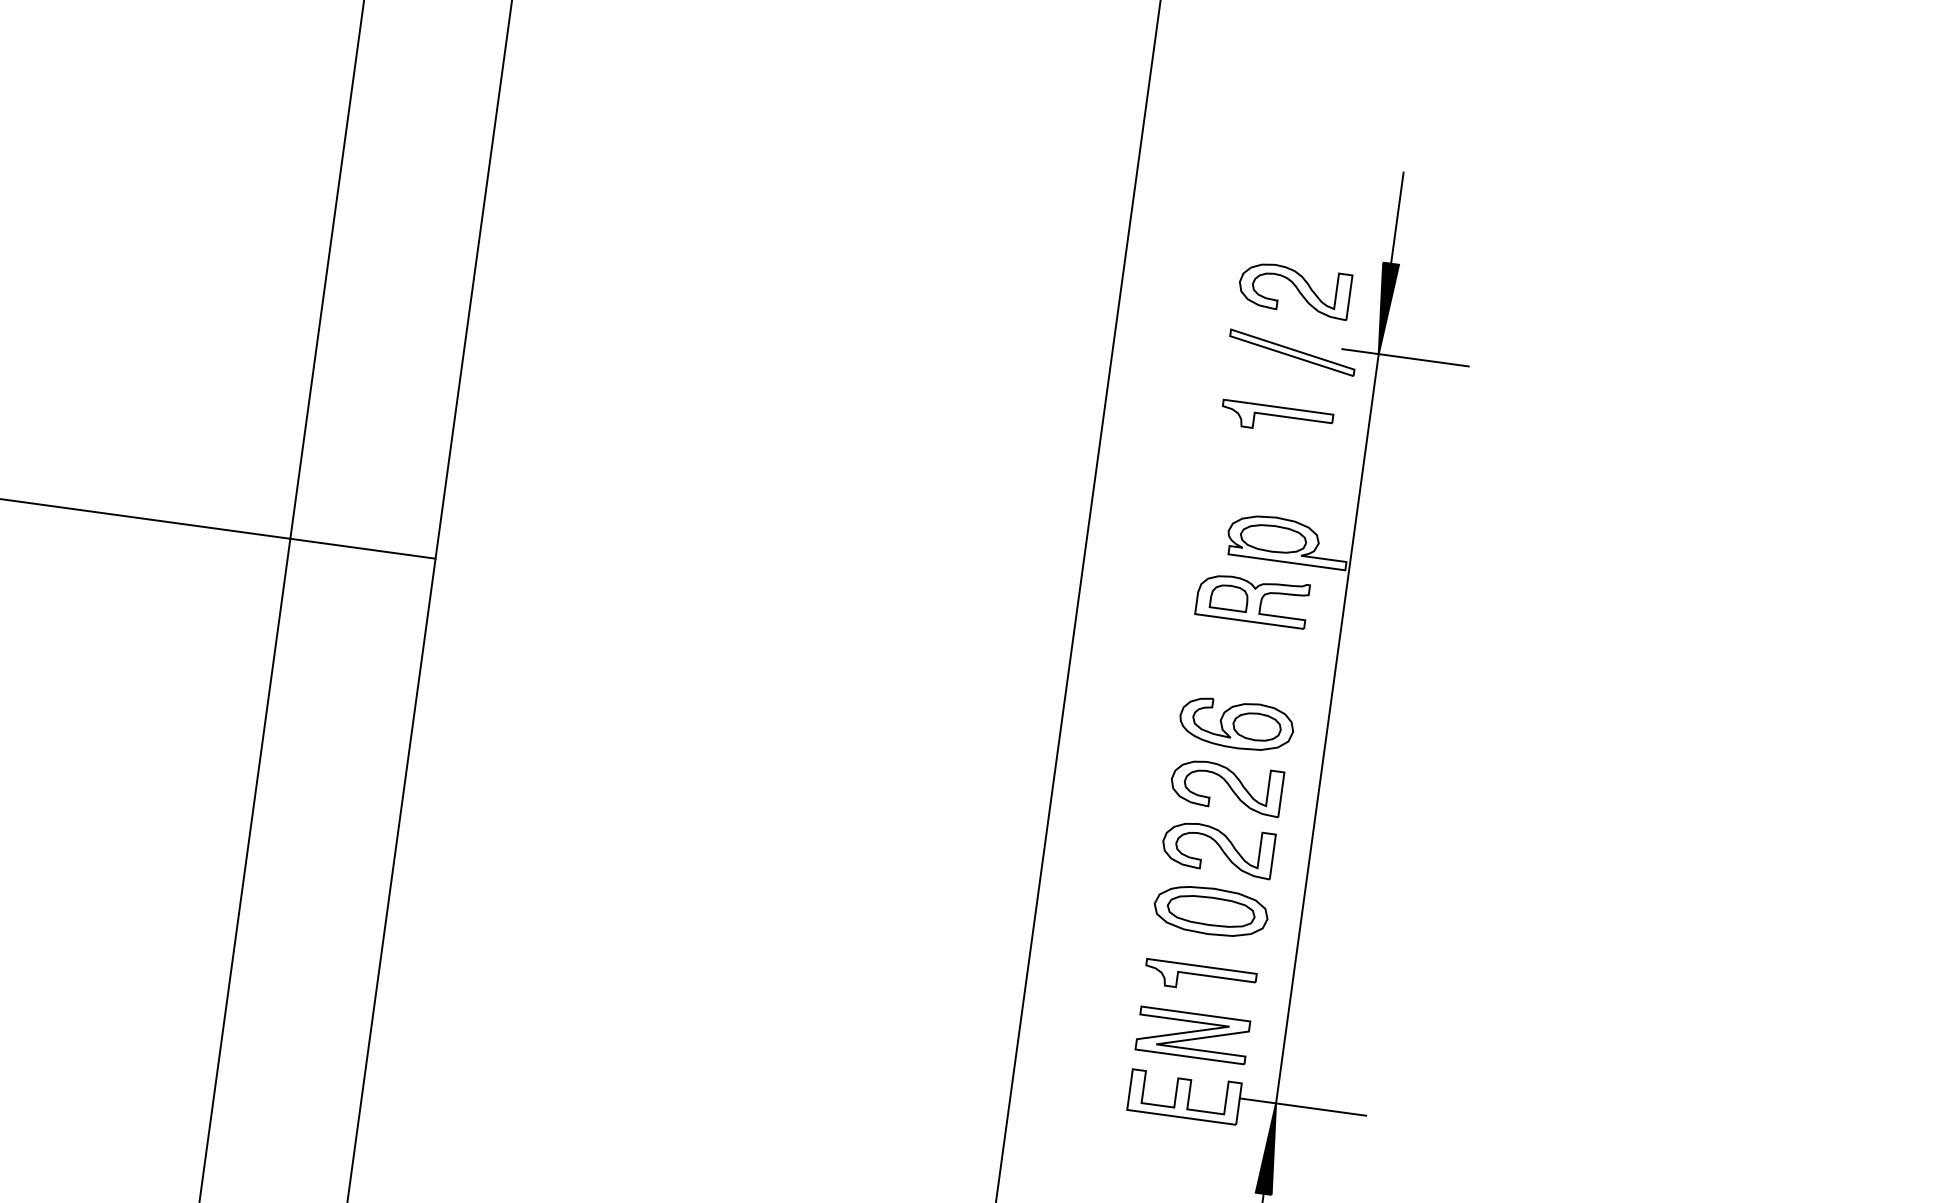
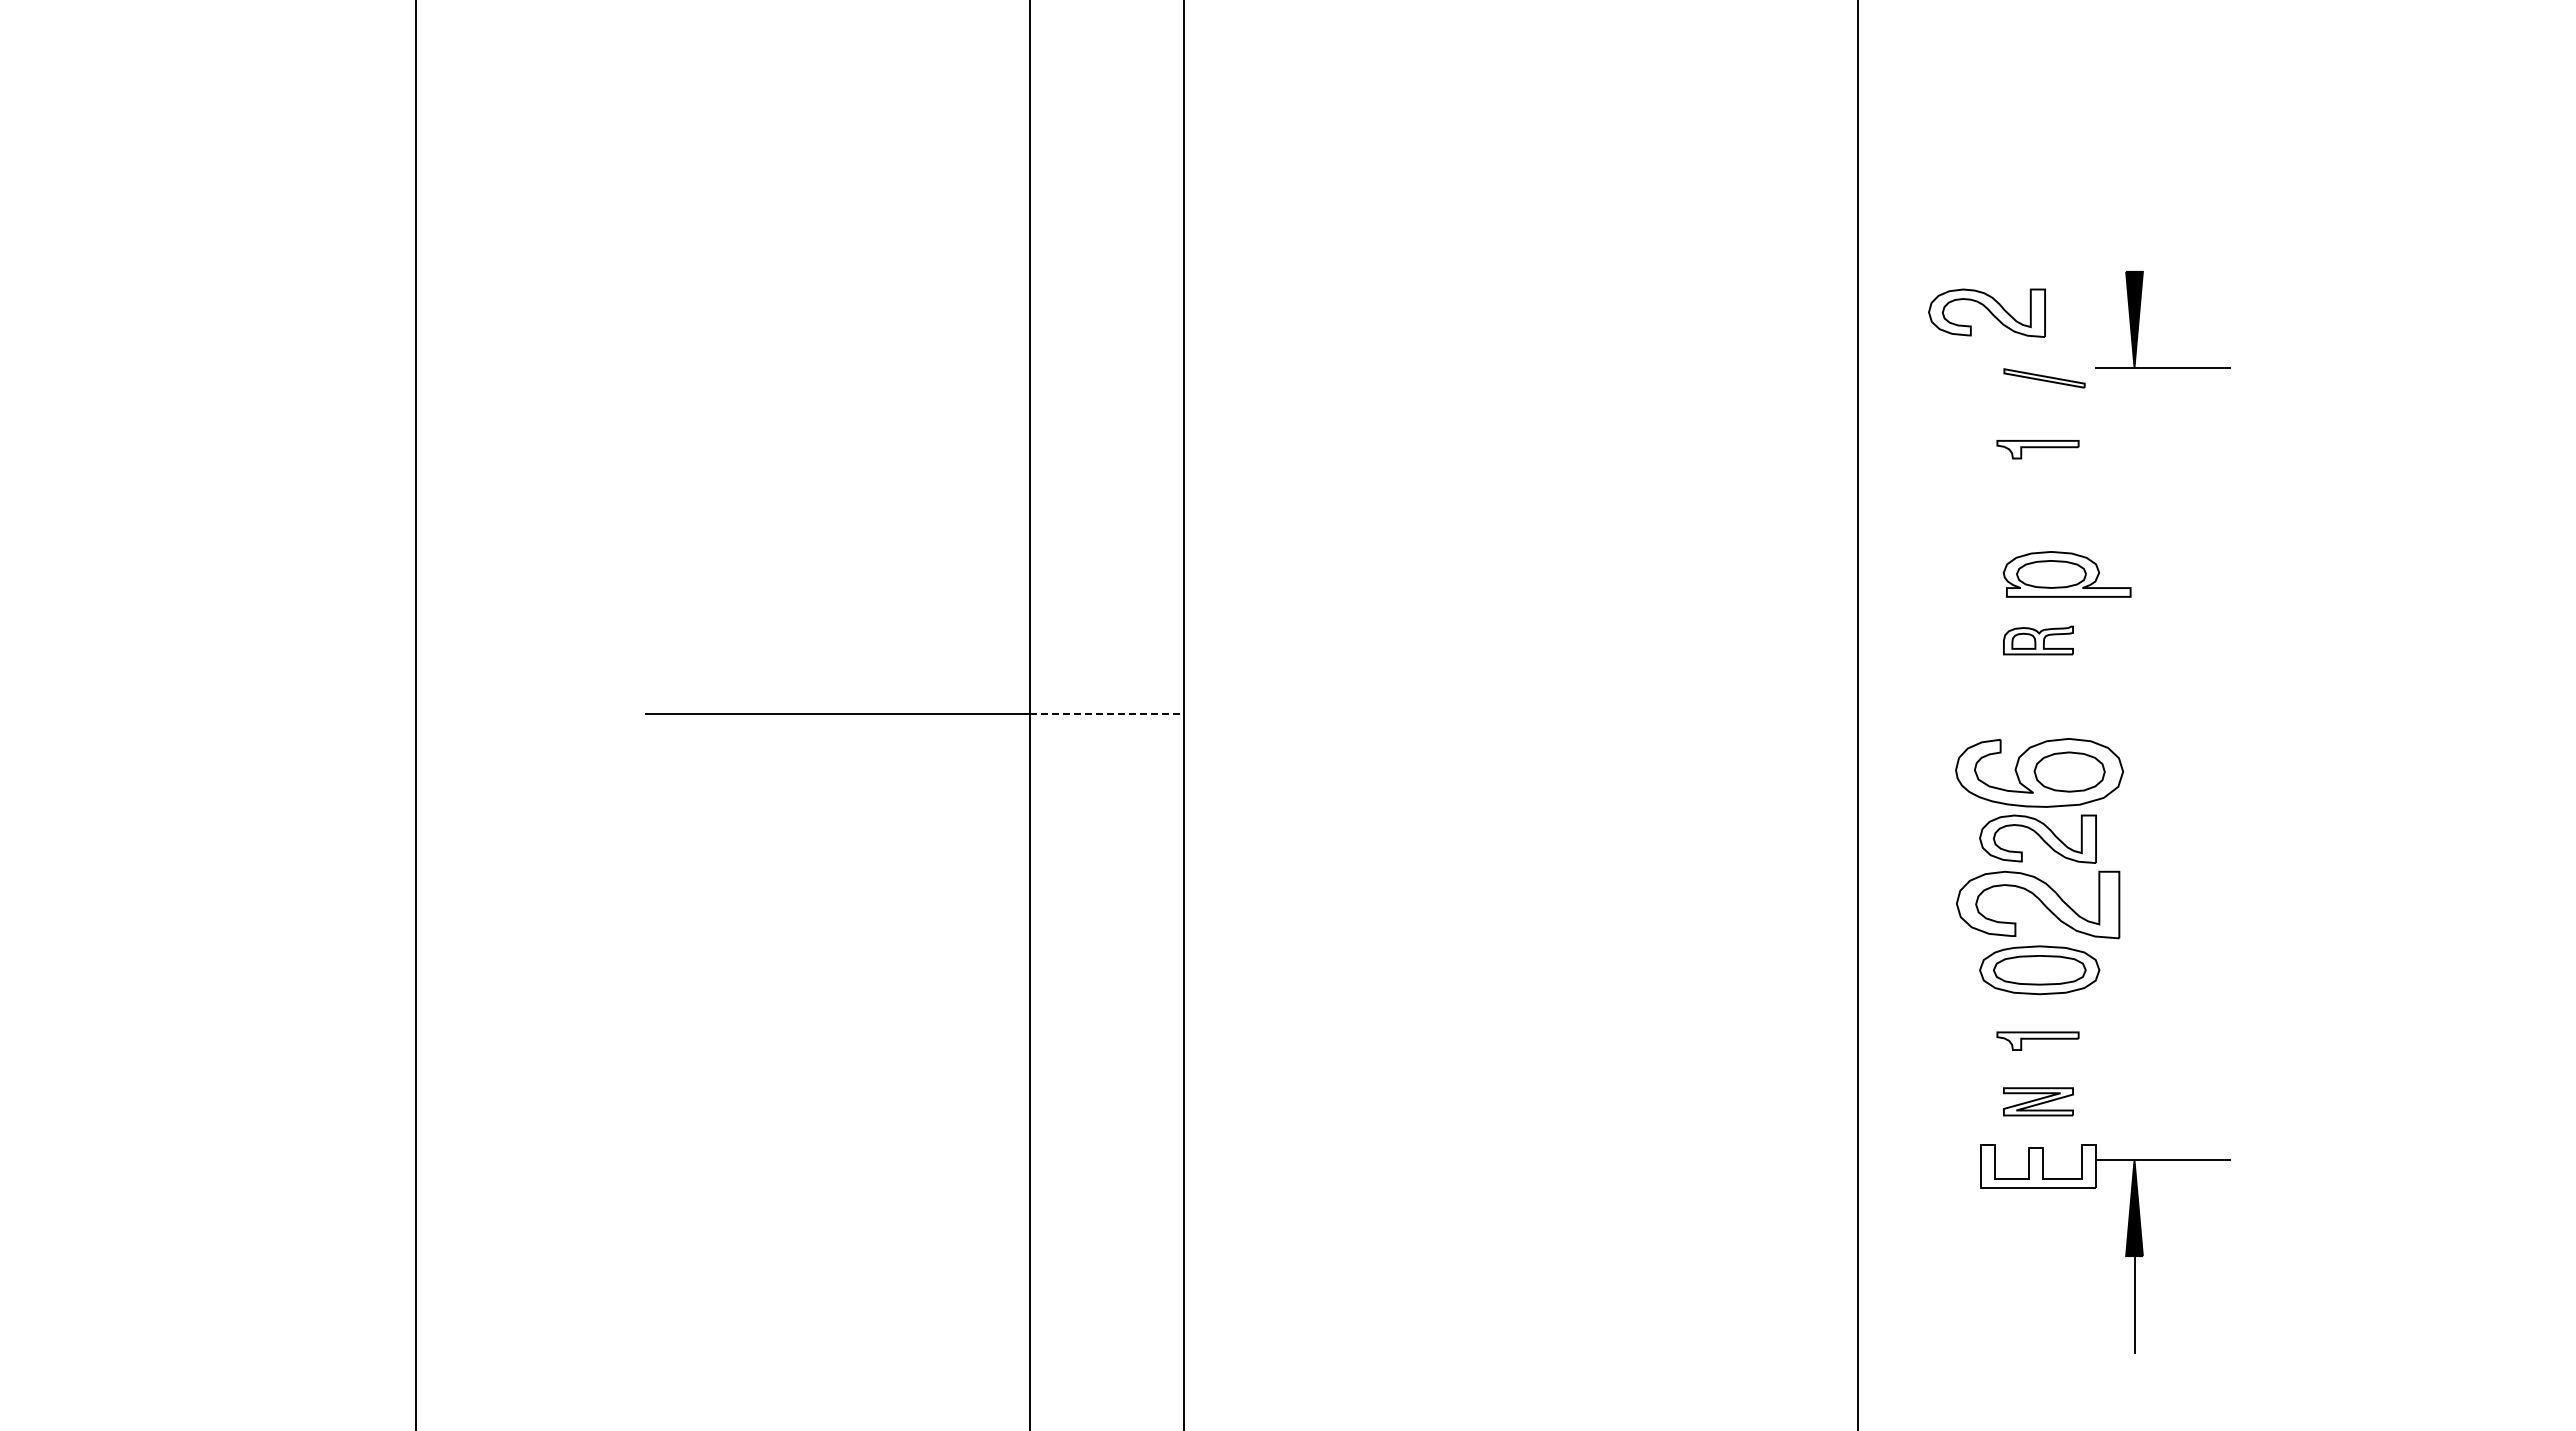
line: (1397, 217) -> (2134, 223), removed
part: (1294, 289) -> (1986, 312), moved
part: (1292, 352) -> (2044, 378), size x0.6
part: (1276, 419) -> (2037, 449), size x0.7
line: (363, 549) -> (1107, 714), solid -> dashed
part: (1252, 599) -> (2038, 640), size x0.6
part: (1236, 724) -> (2039, 772), size x1.4
line: (1327, 728) -> (2134, 763), removed
part: (1217, 848) -> (2037, 904), size x1.4
part: (1199, 977) -> (2037, 1040), size x0.7
part: (1192, 1035) -> (2038, 1101), size x0.6

